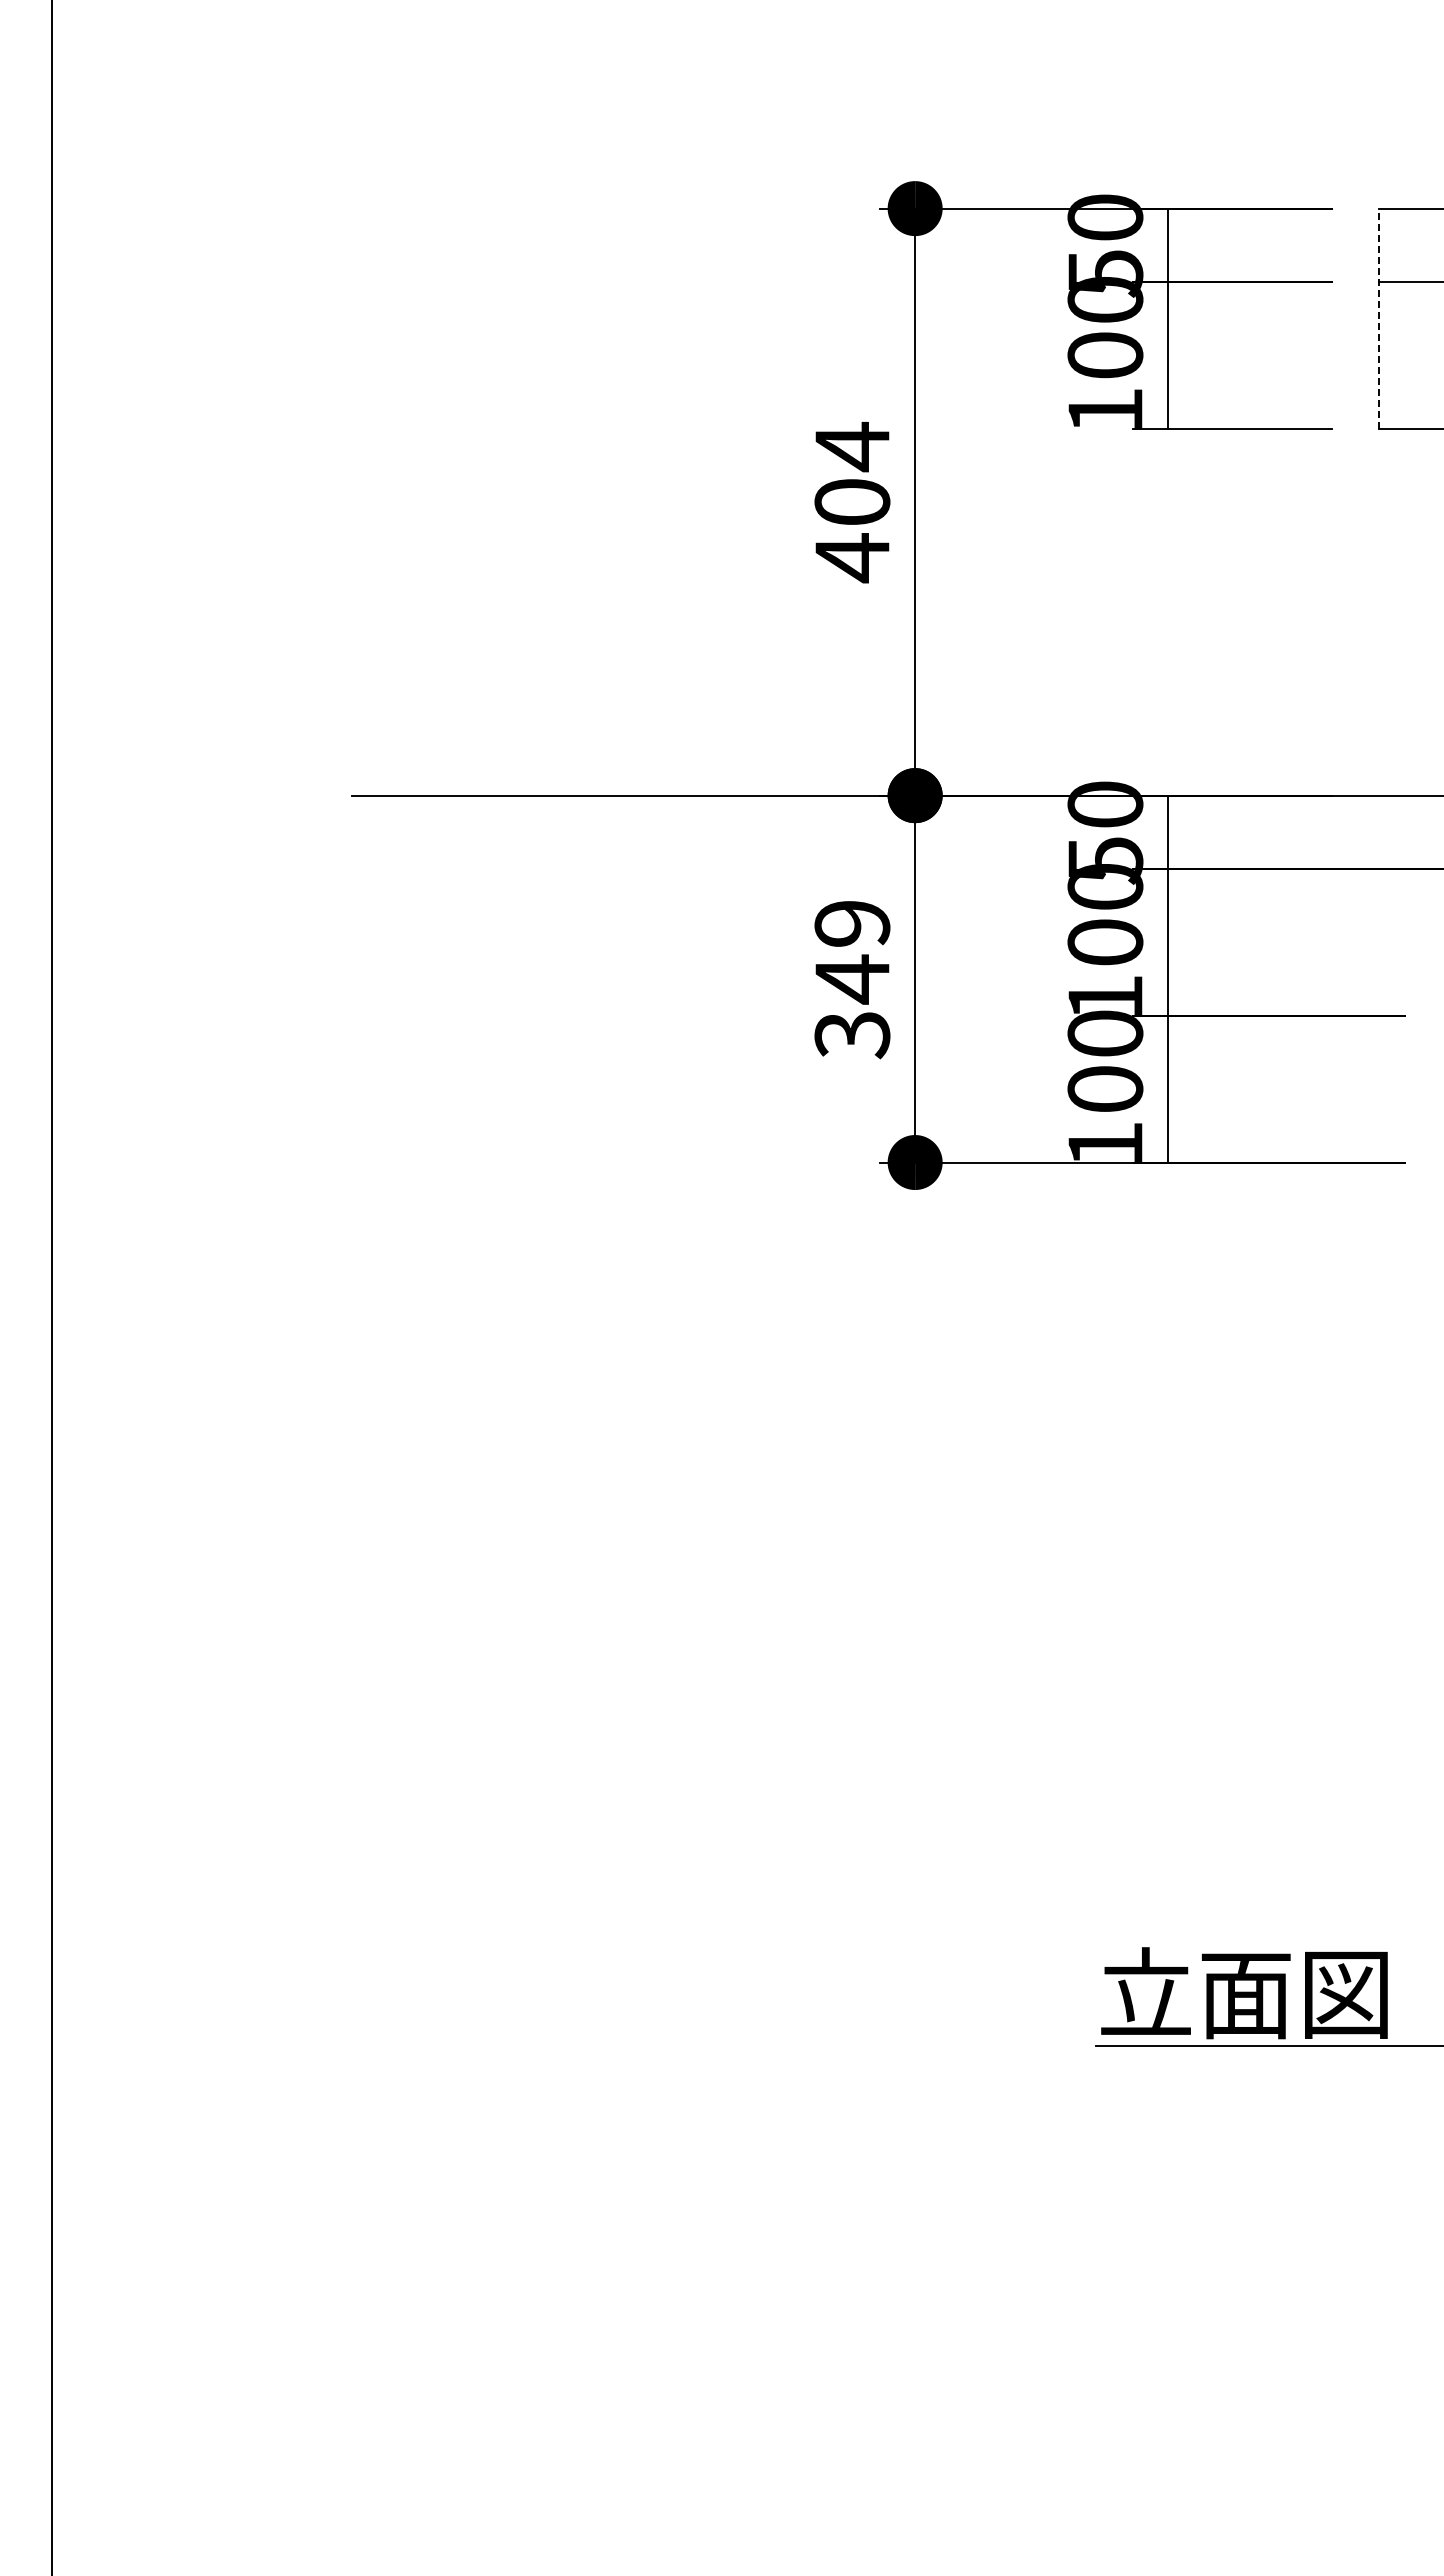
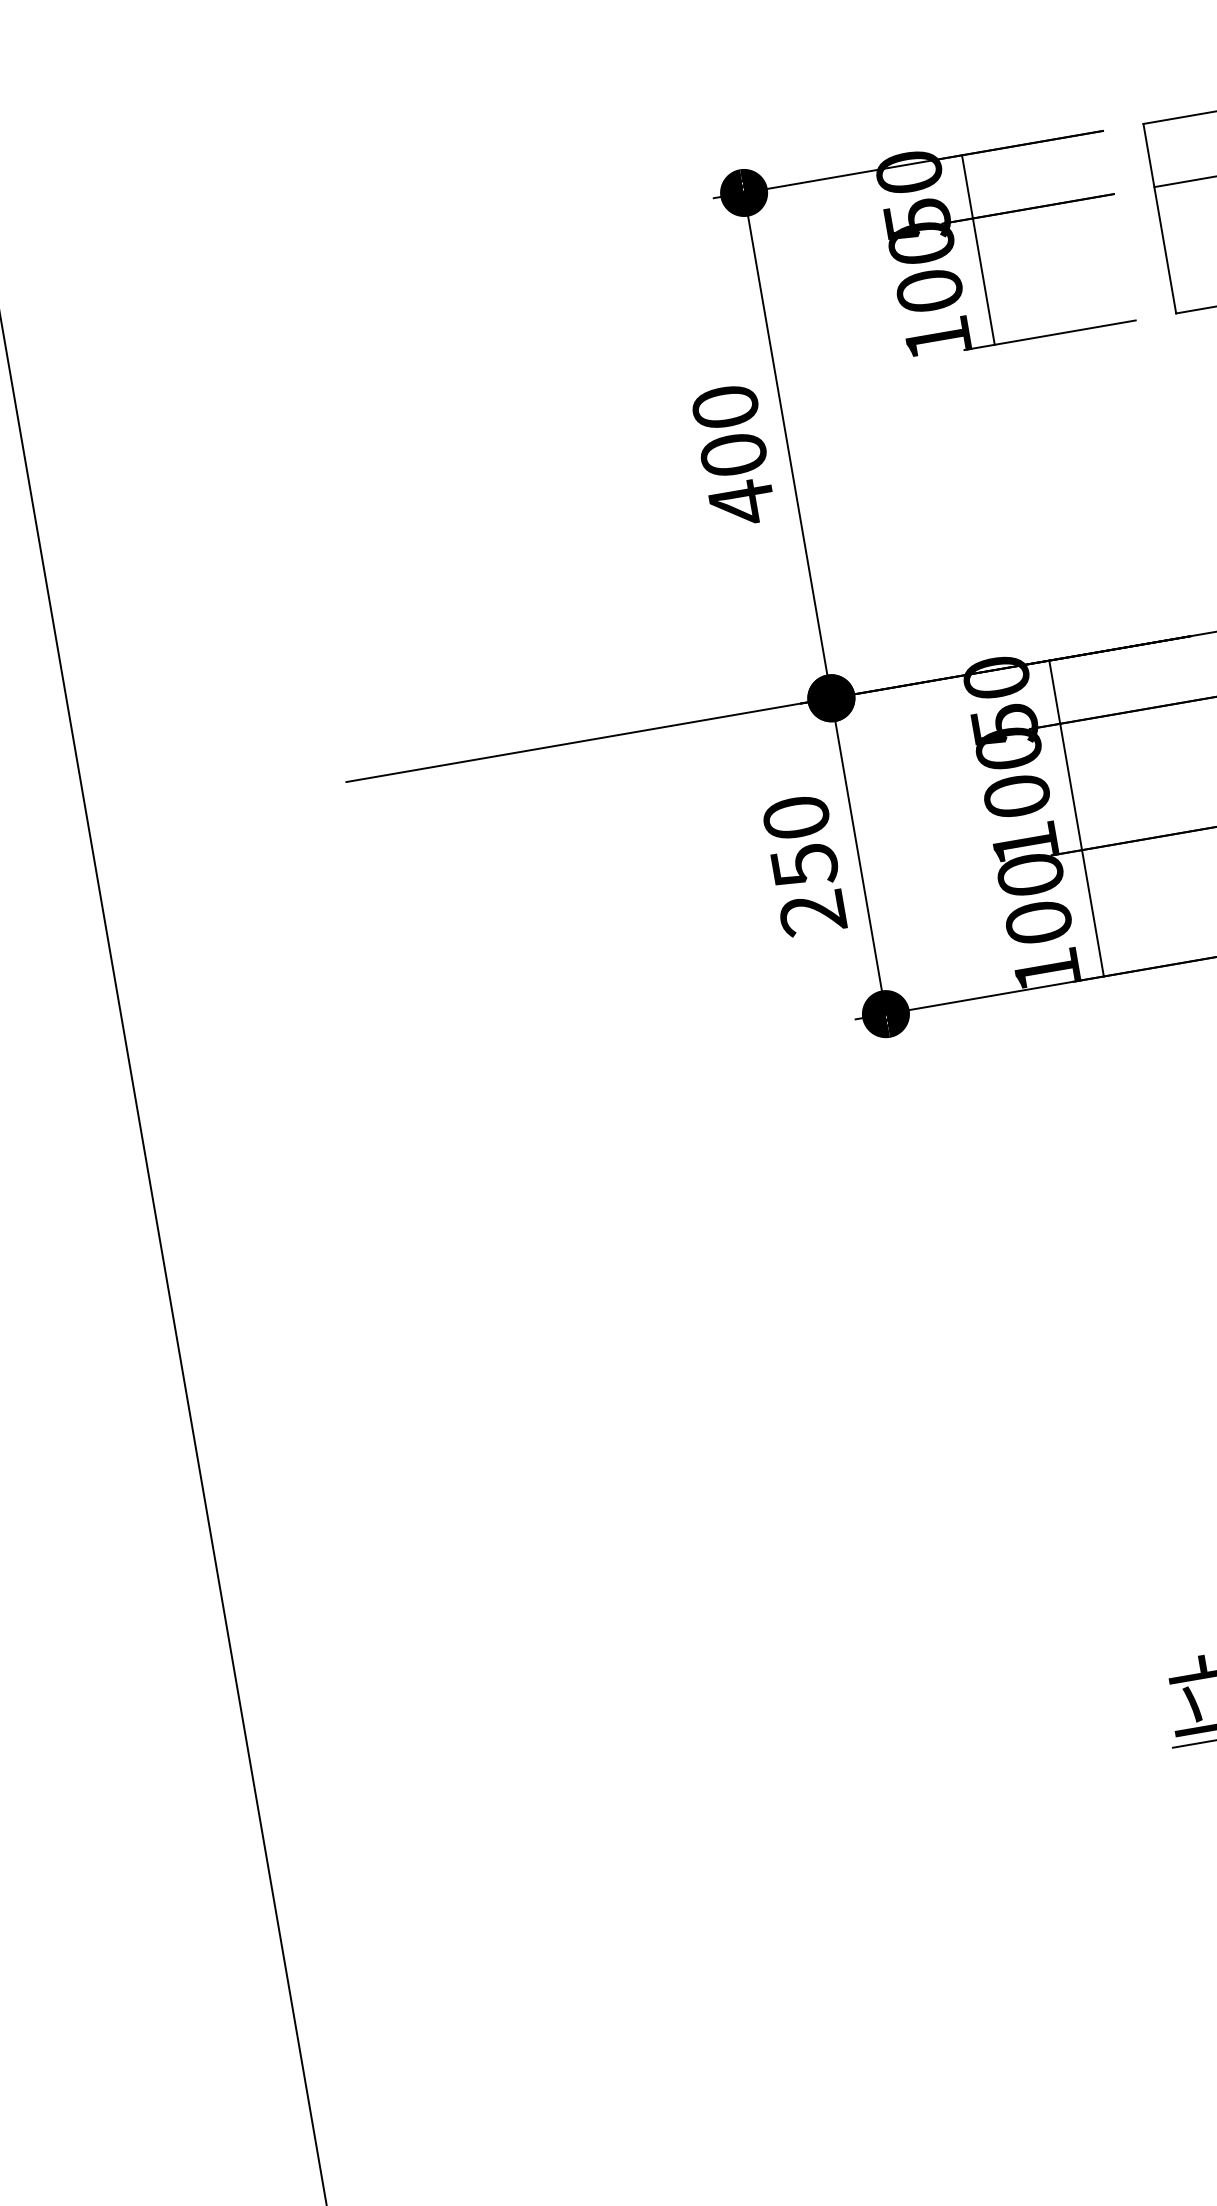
line: (1379, 318) -> (1160, 218), dashed -> solid
text: (852, 446) -> (725, 407), 404 -> 400
text: (852, 979) -> (804, 865), 349 -> 250

